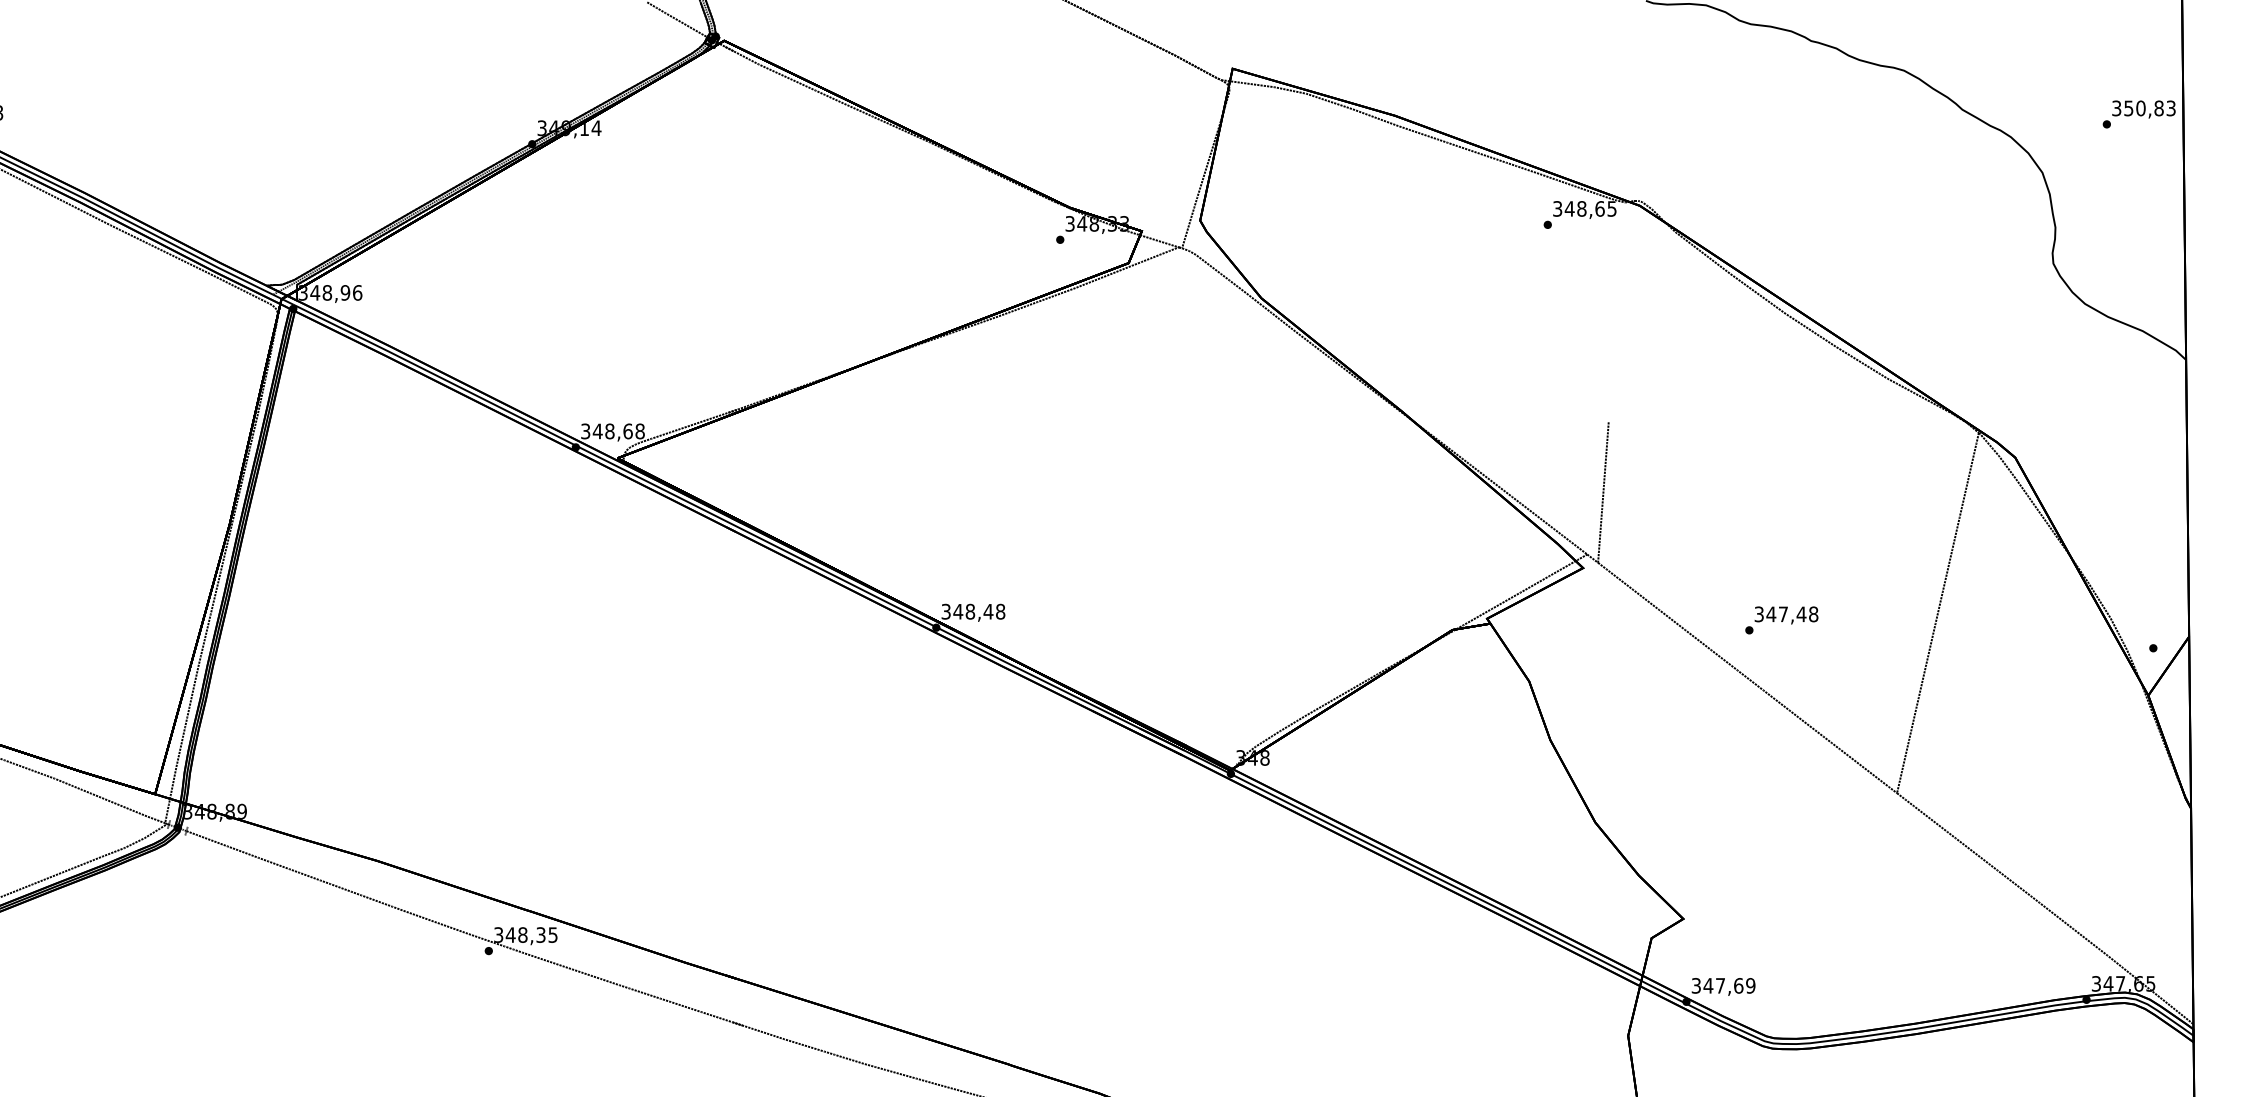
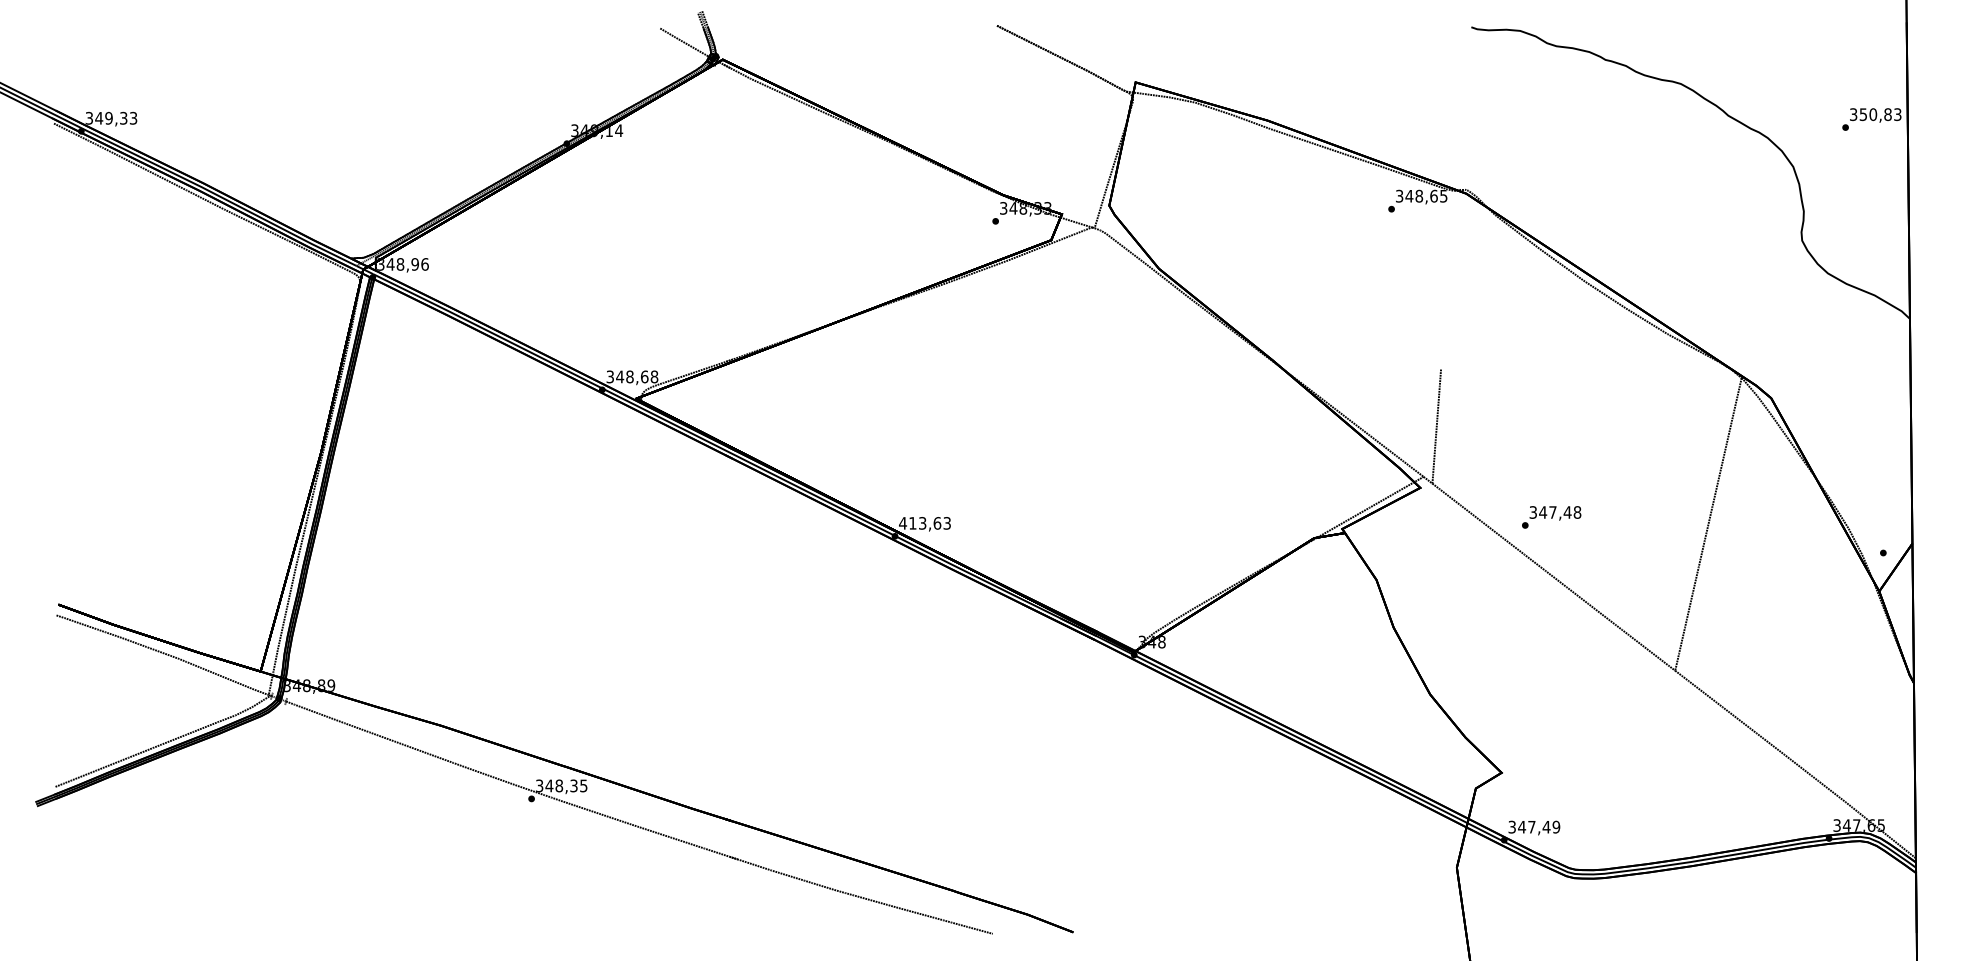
text: (973, 611) -> (925, 523), 348,48 -> 413,63
text: (1781, 620) -> (1551, 517), moved
text: (1738, 985) -> (1546, 826), 347,69 -> 347,49

